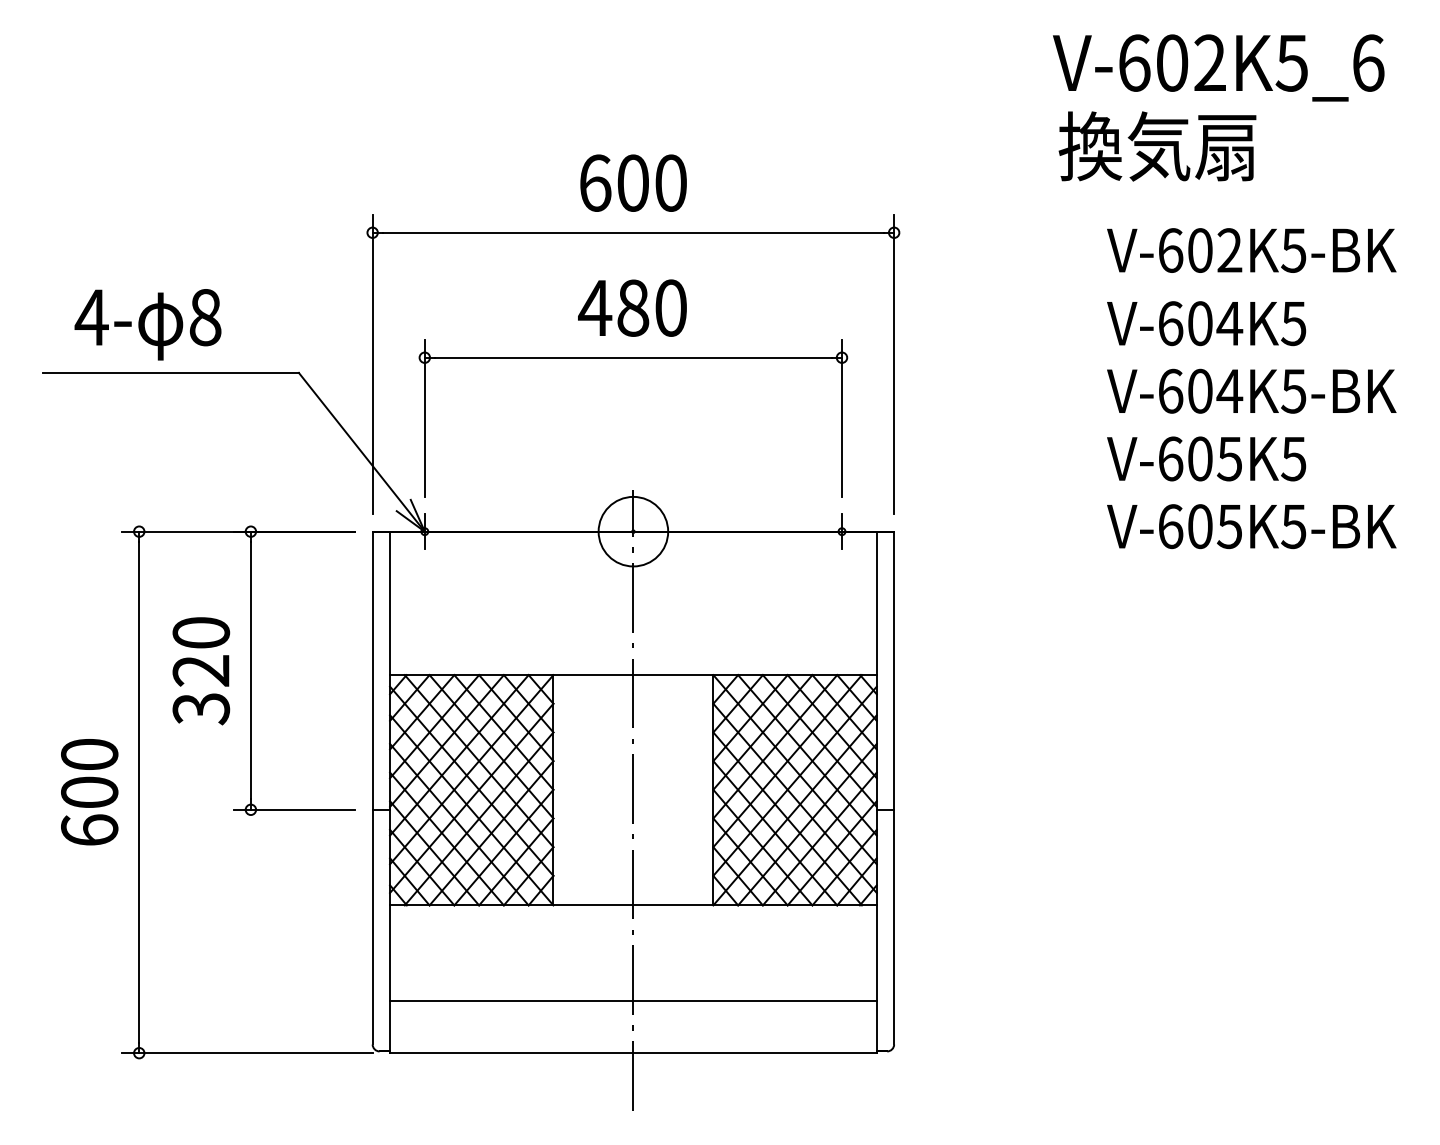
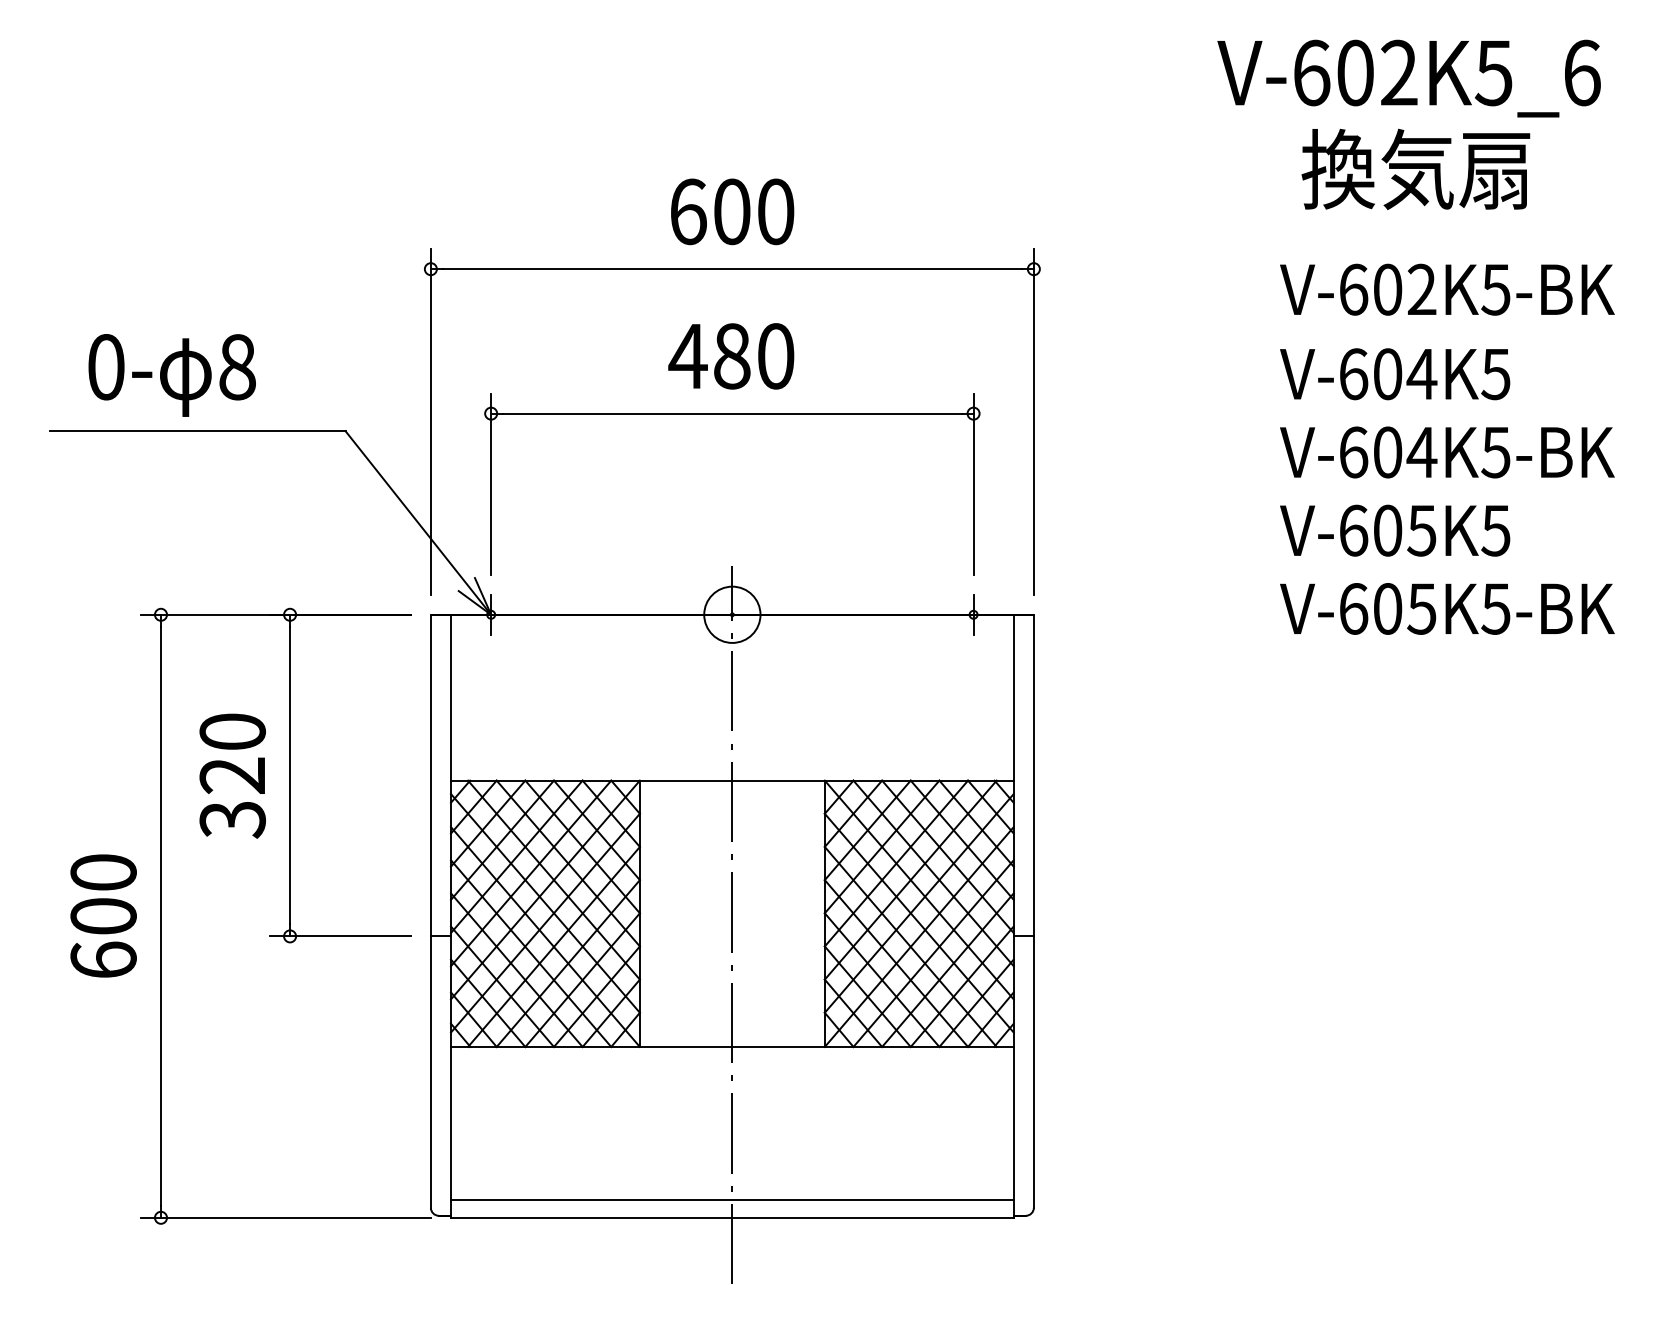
text: (1157, 146) -> (1415, 169), moved
text: (91, 317) -> (105, 367), 4- -> 0-
circle: (633, 531) -> (732, 614), size x0.7
line: (633, 1001) -> (732, 1200), moved

